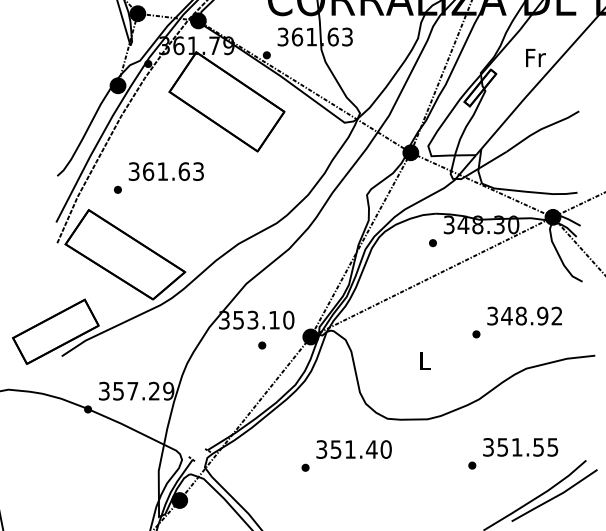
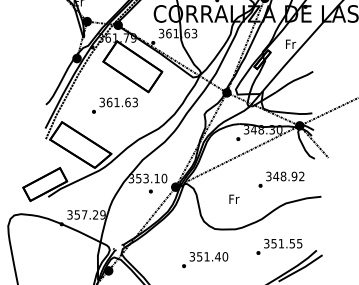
text: (157, 177) -> (114, 105), moved
text: (425, 359) -> (234, 198), L -> Fr
text: (347, 456) -> (205, 260), moved

